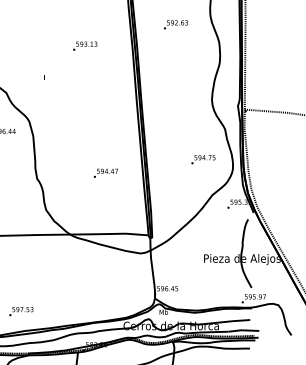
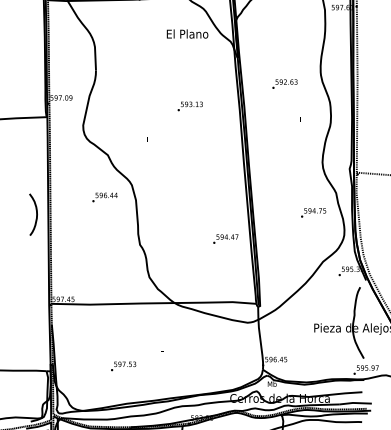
text: (203, 159) -> (313, 212), moved
text: (105, 172) -> (225, 238), moved
text: (21, 311) -> (123, 366), moved

